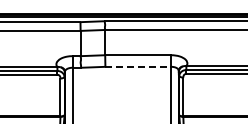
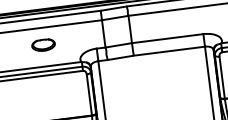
part: (24, 46) -> (43, 44), added
line: (138, 66) -> (169, 50), dashed -> solid

